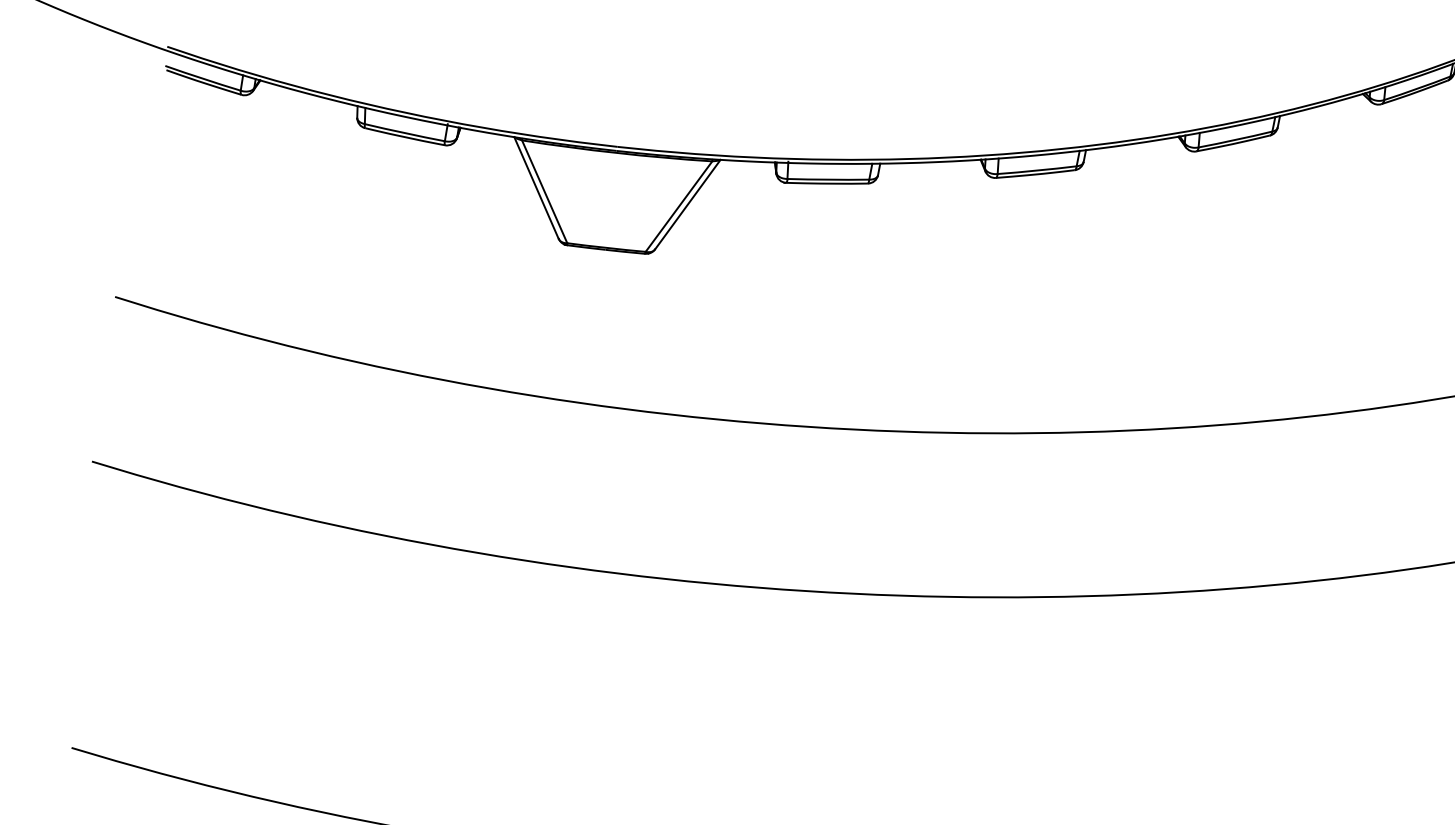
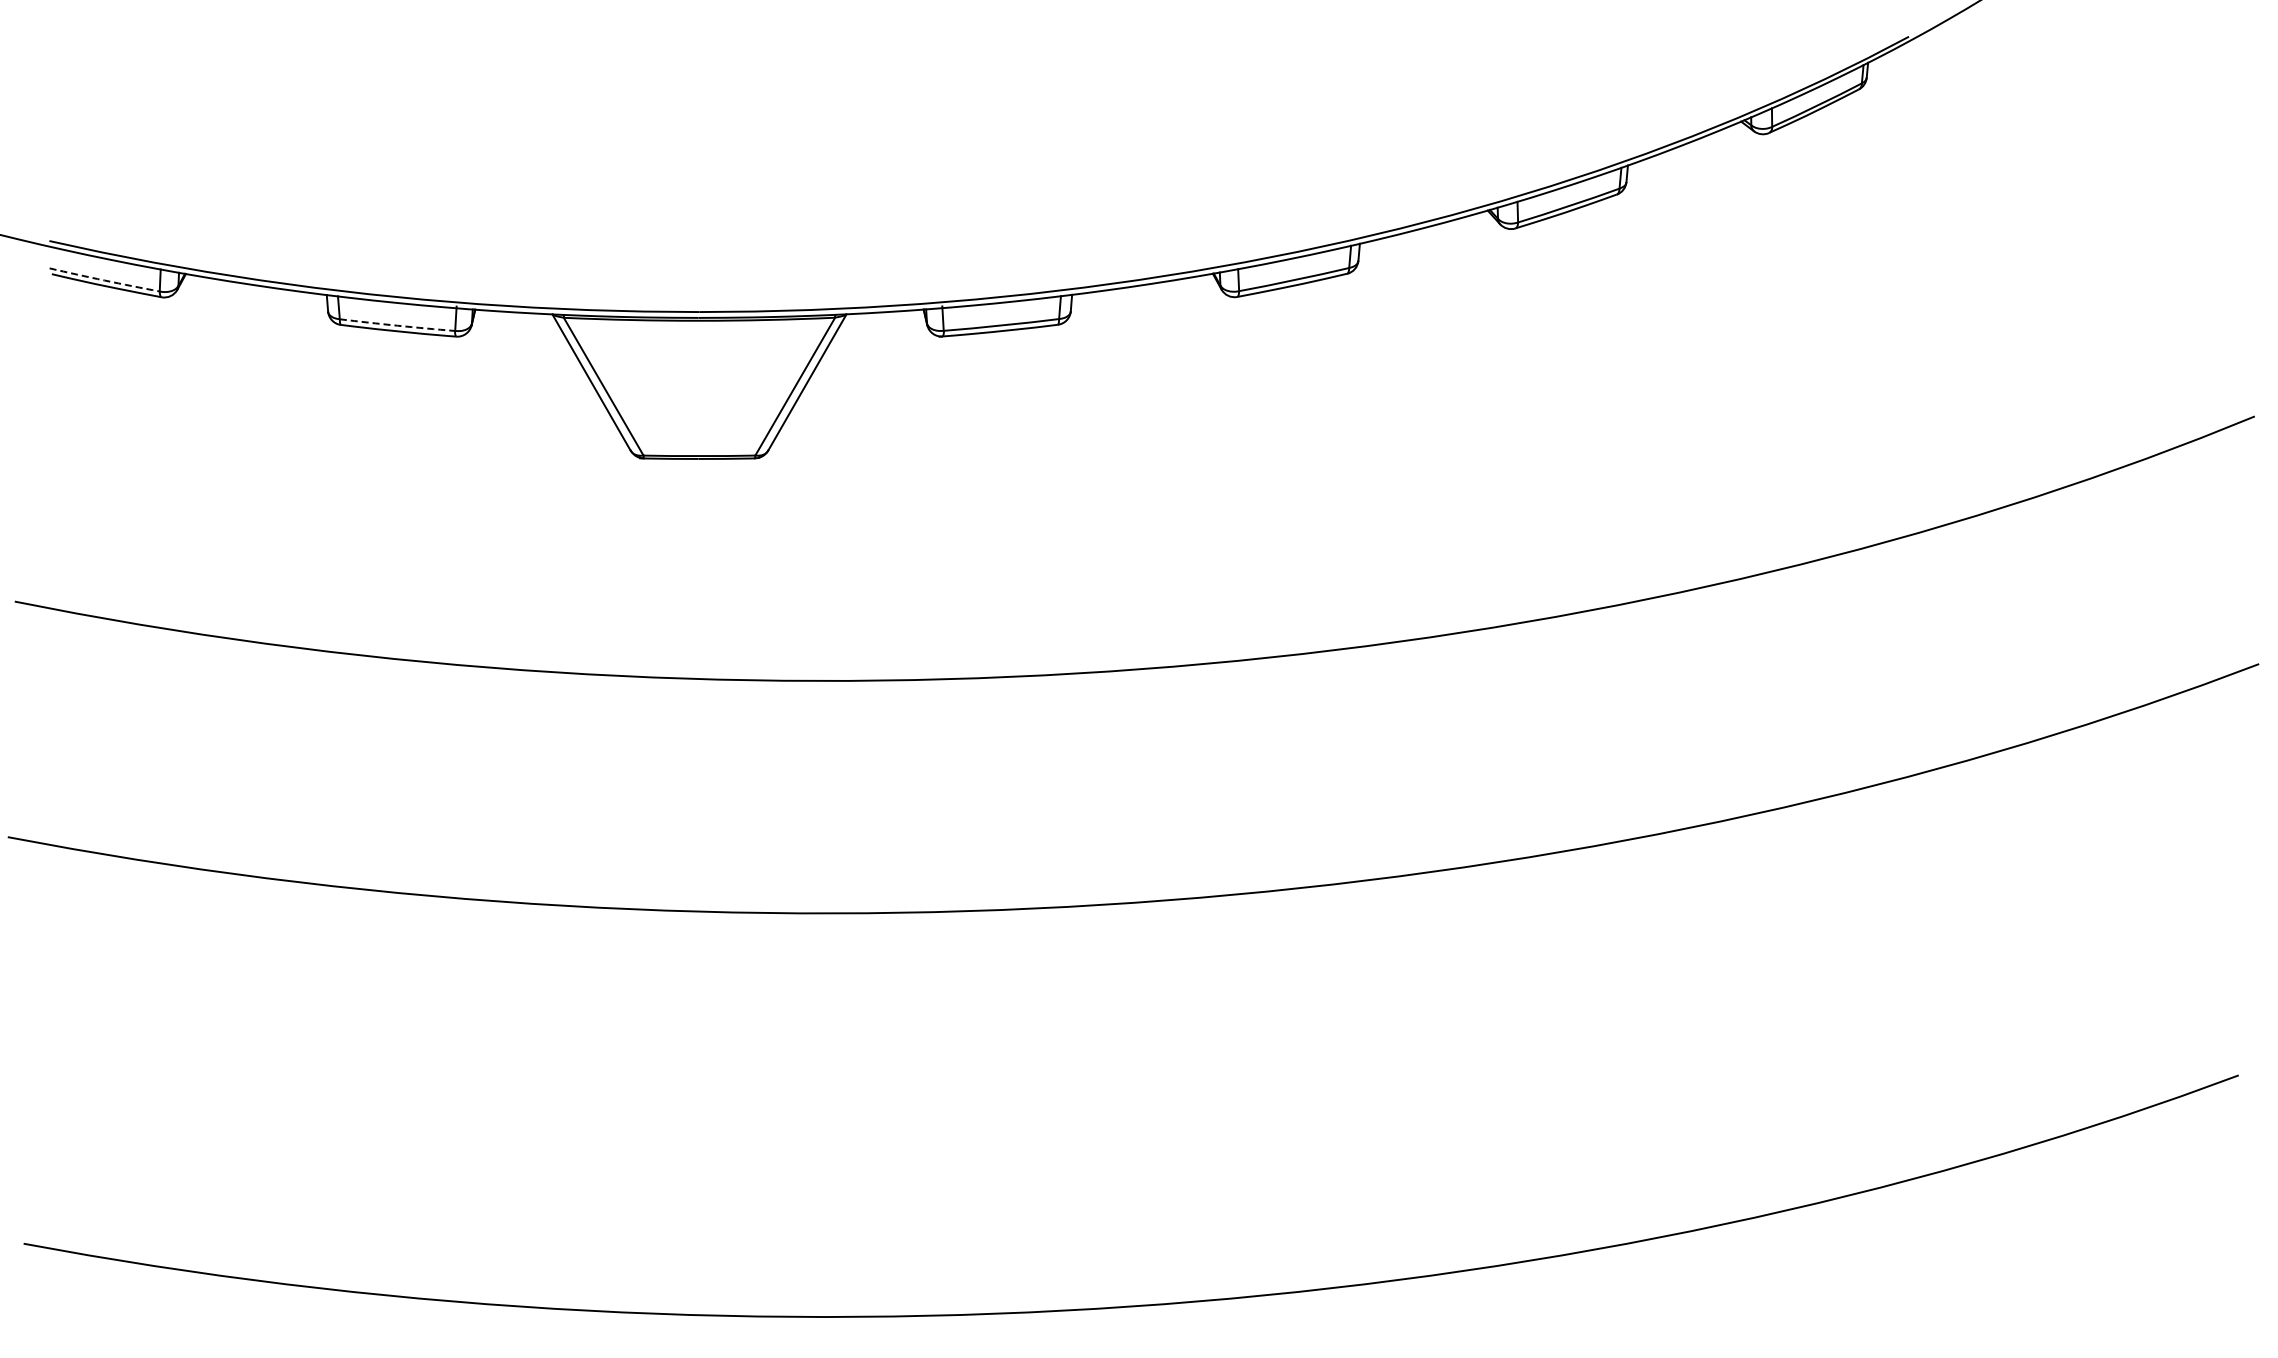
arc: (202, 78) -> (104, 280), solid -> dashed
arc: (404, 132) -> (397, 325), solid -> dashed

